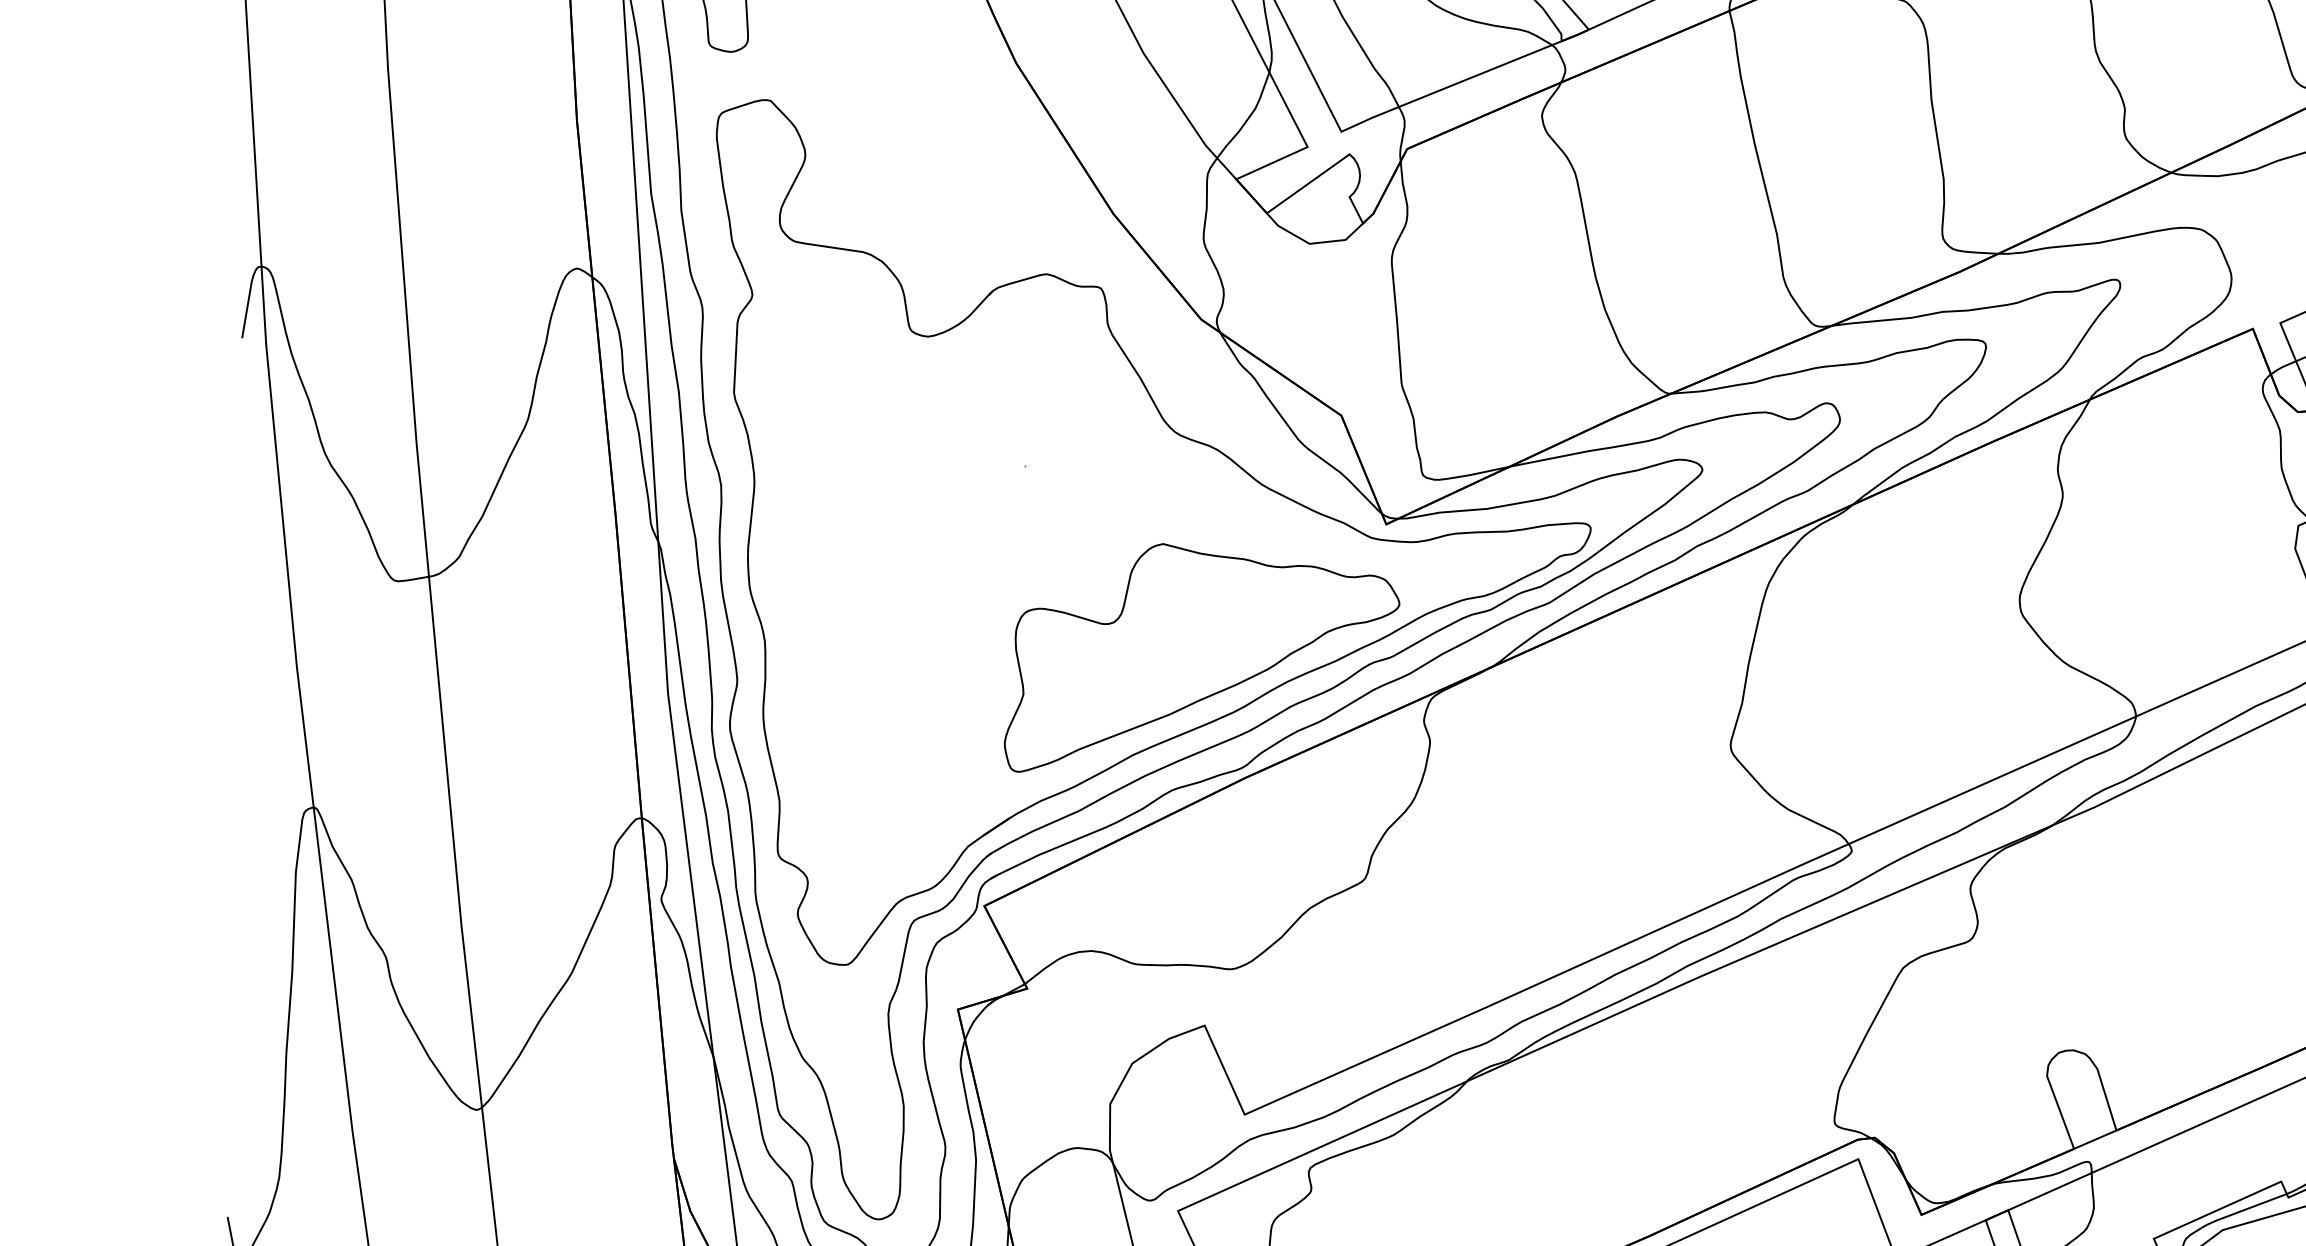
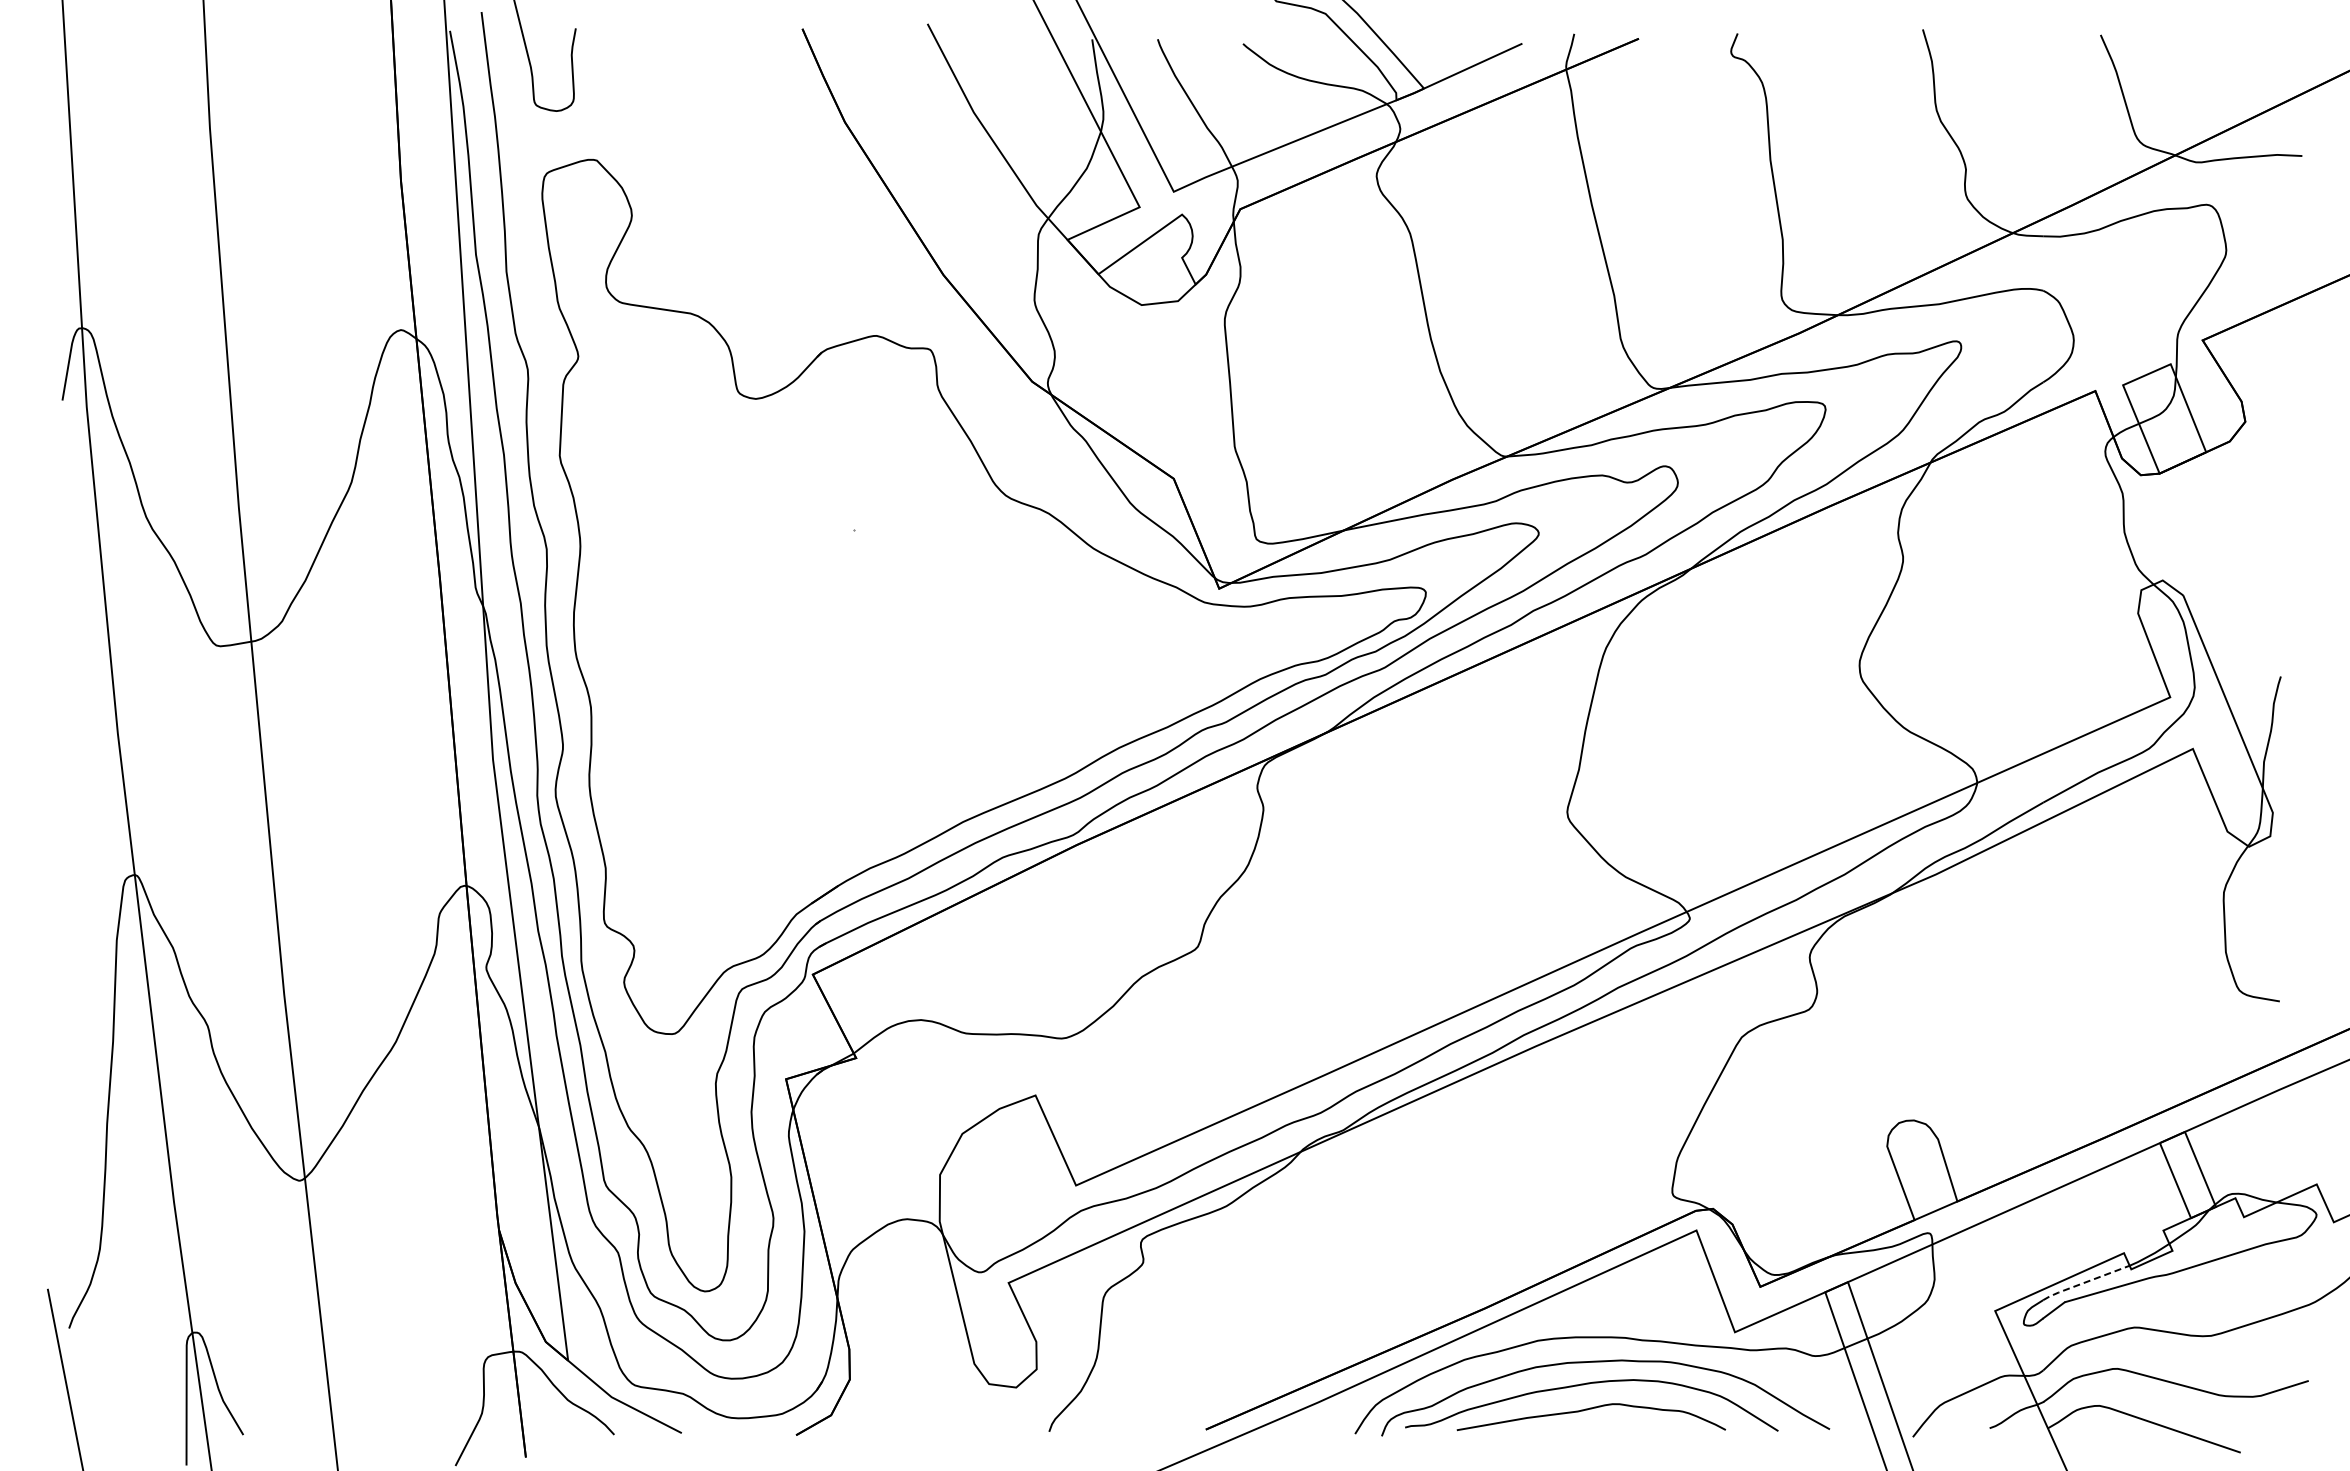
part: (1201, 657) -> (1032, 723), removed
line: (2242, 1210) -> (2084, 1282), solid -> dashed

